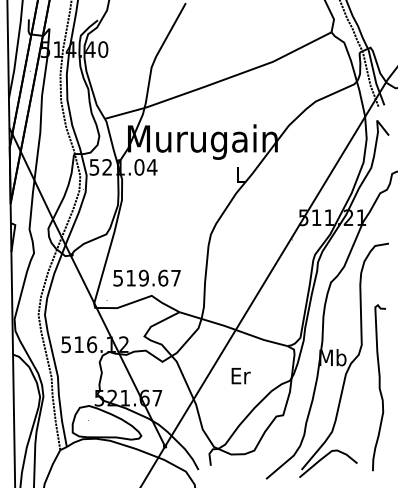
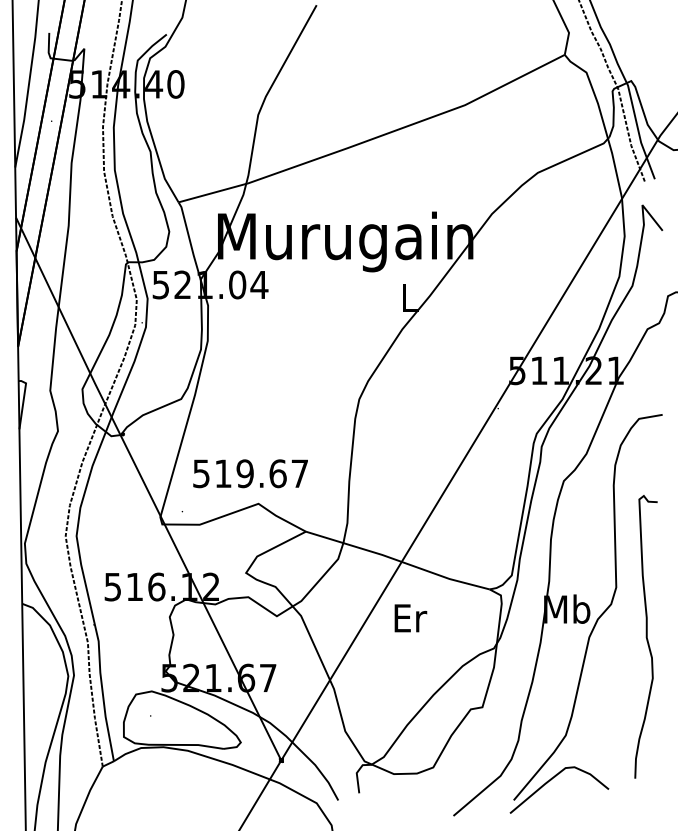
text: (240, 376) -> (409, 619), moved
curve: (378, 387) -> (644, 636), moved

